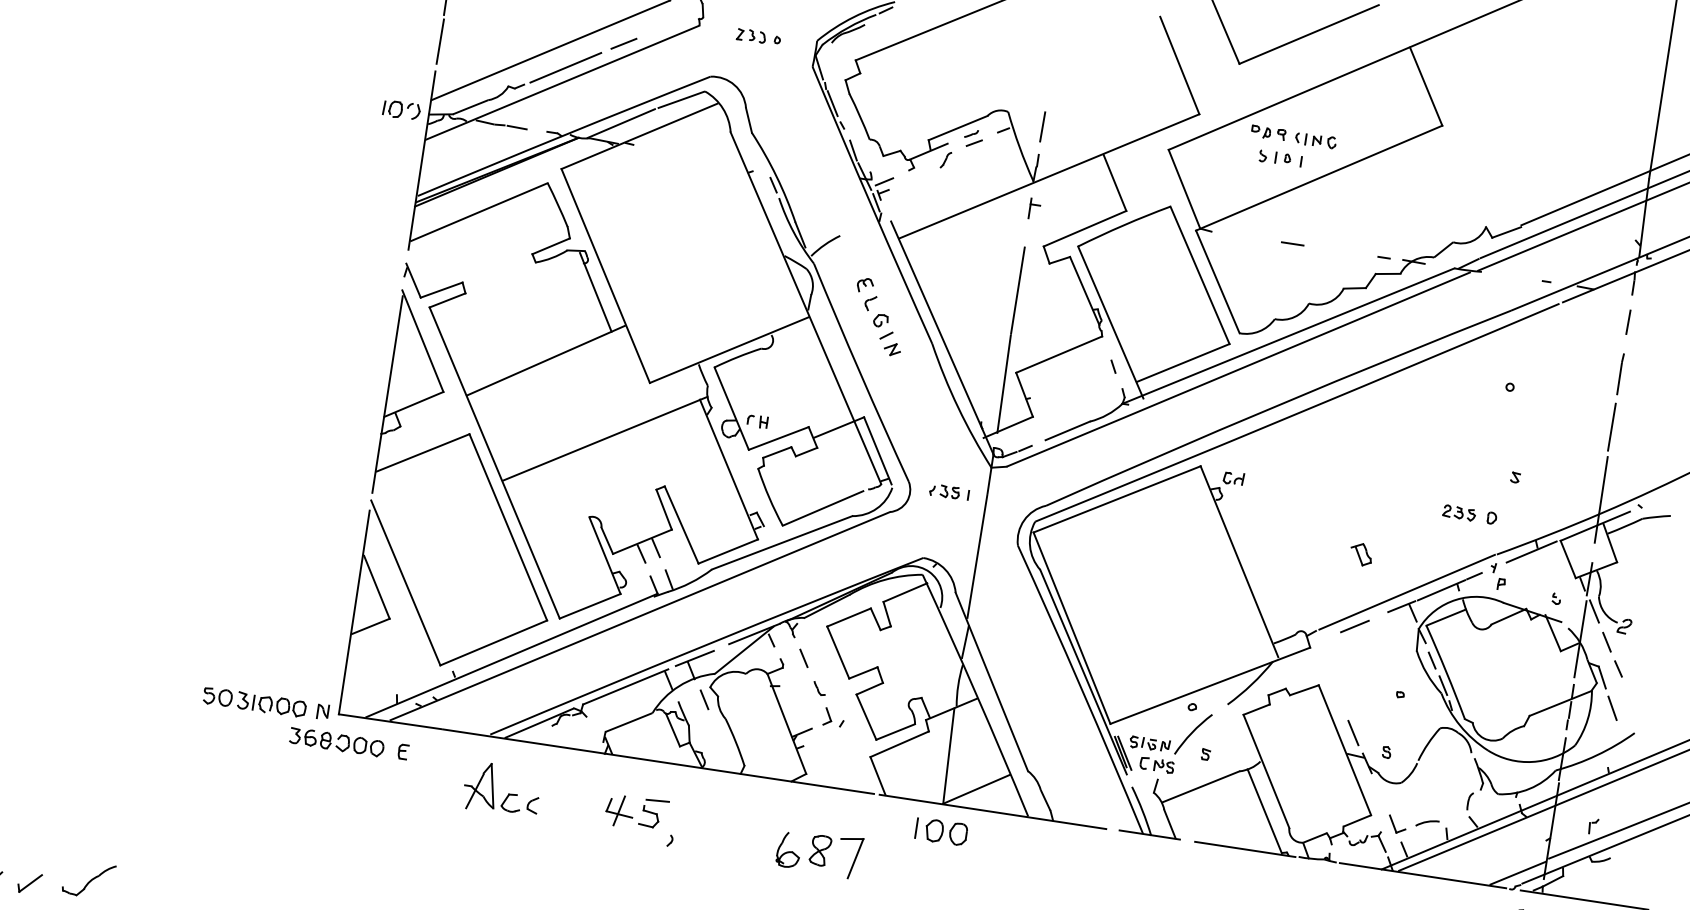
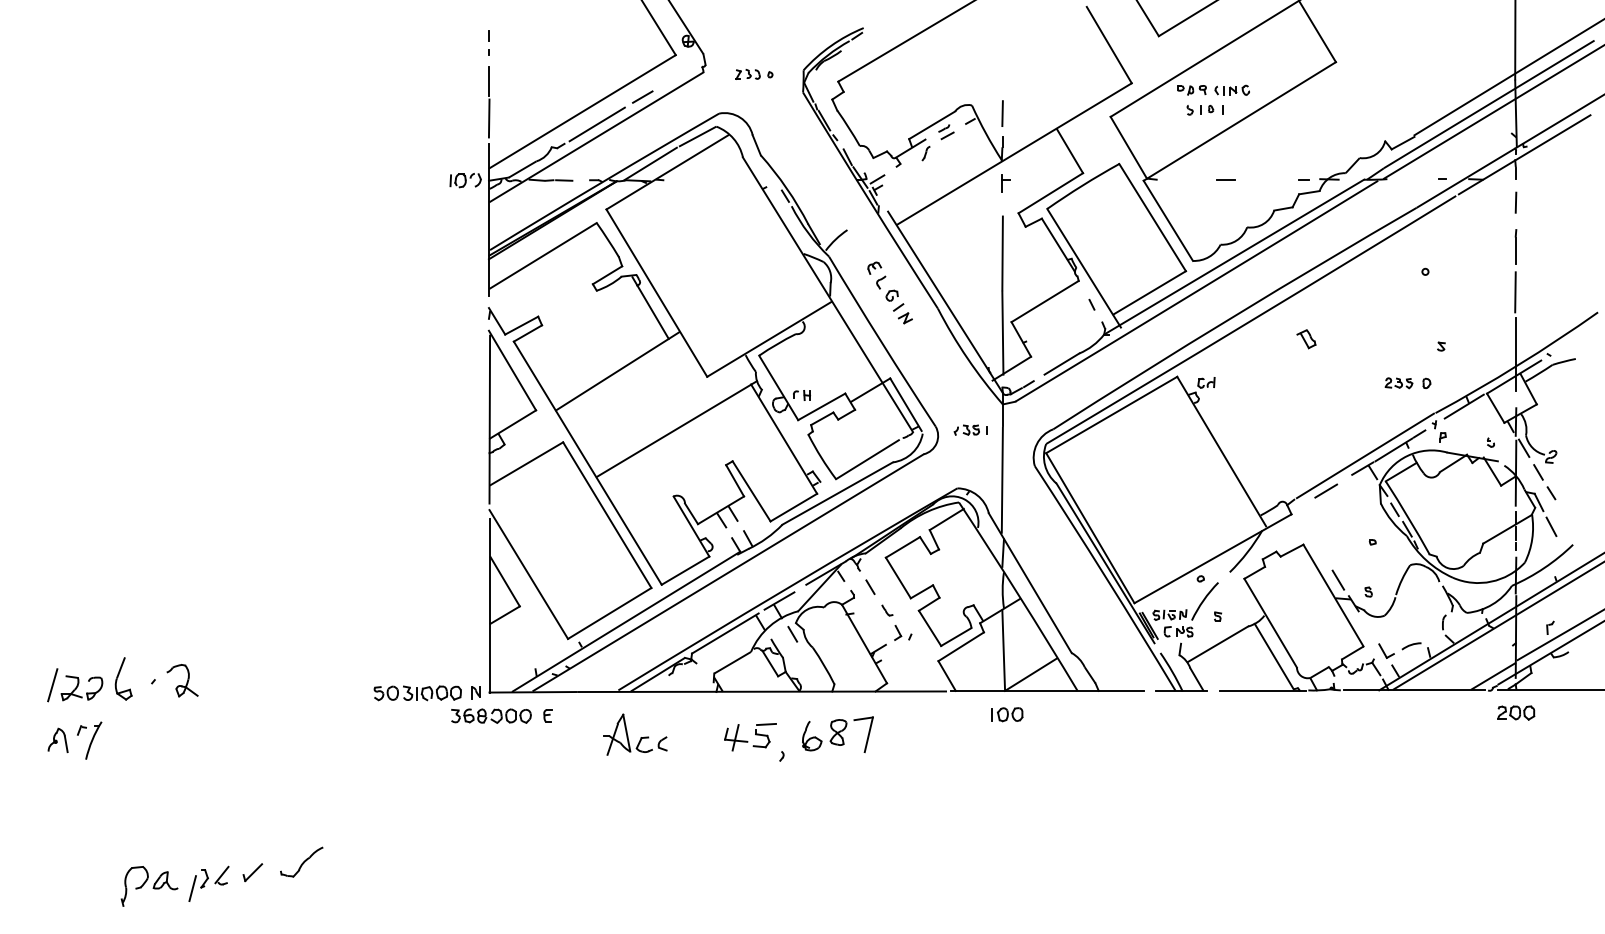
part: (1361, 554) -> (1306, 339), moved
part: (941, 831) -> (1007, 714), size x0.71
part: (818, 852) -> (837, 734), moved

